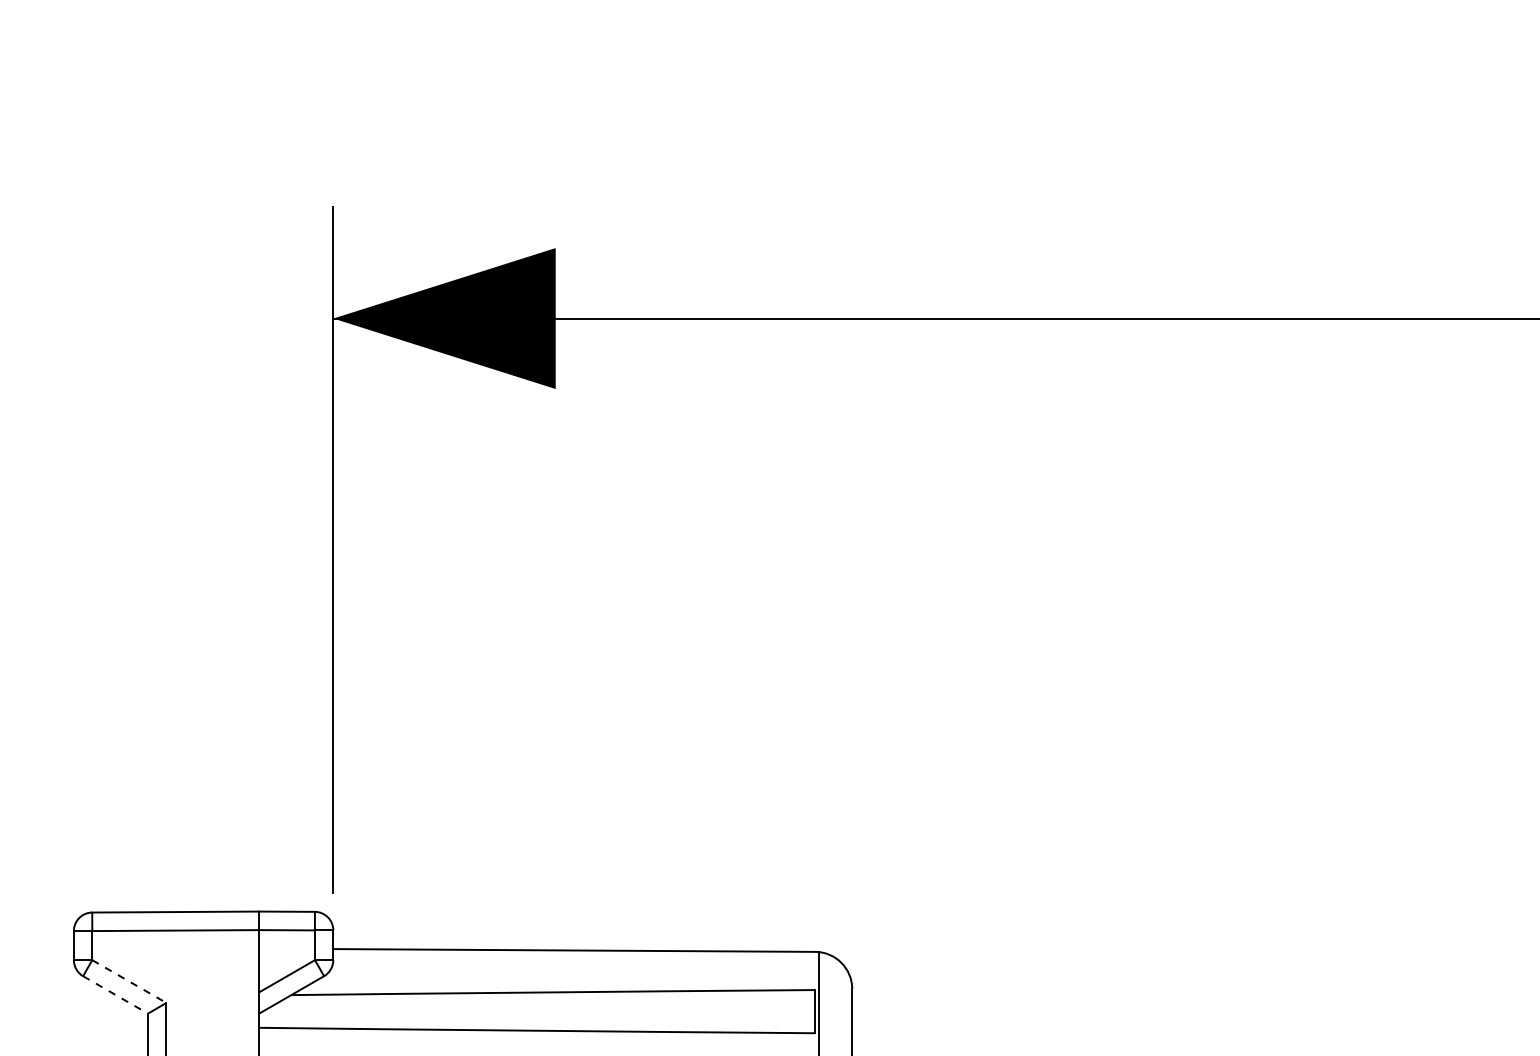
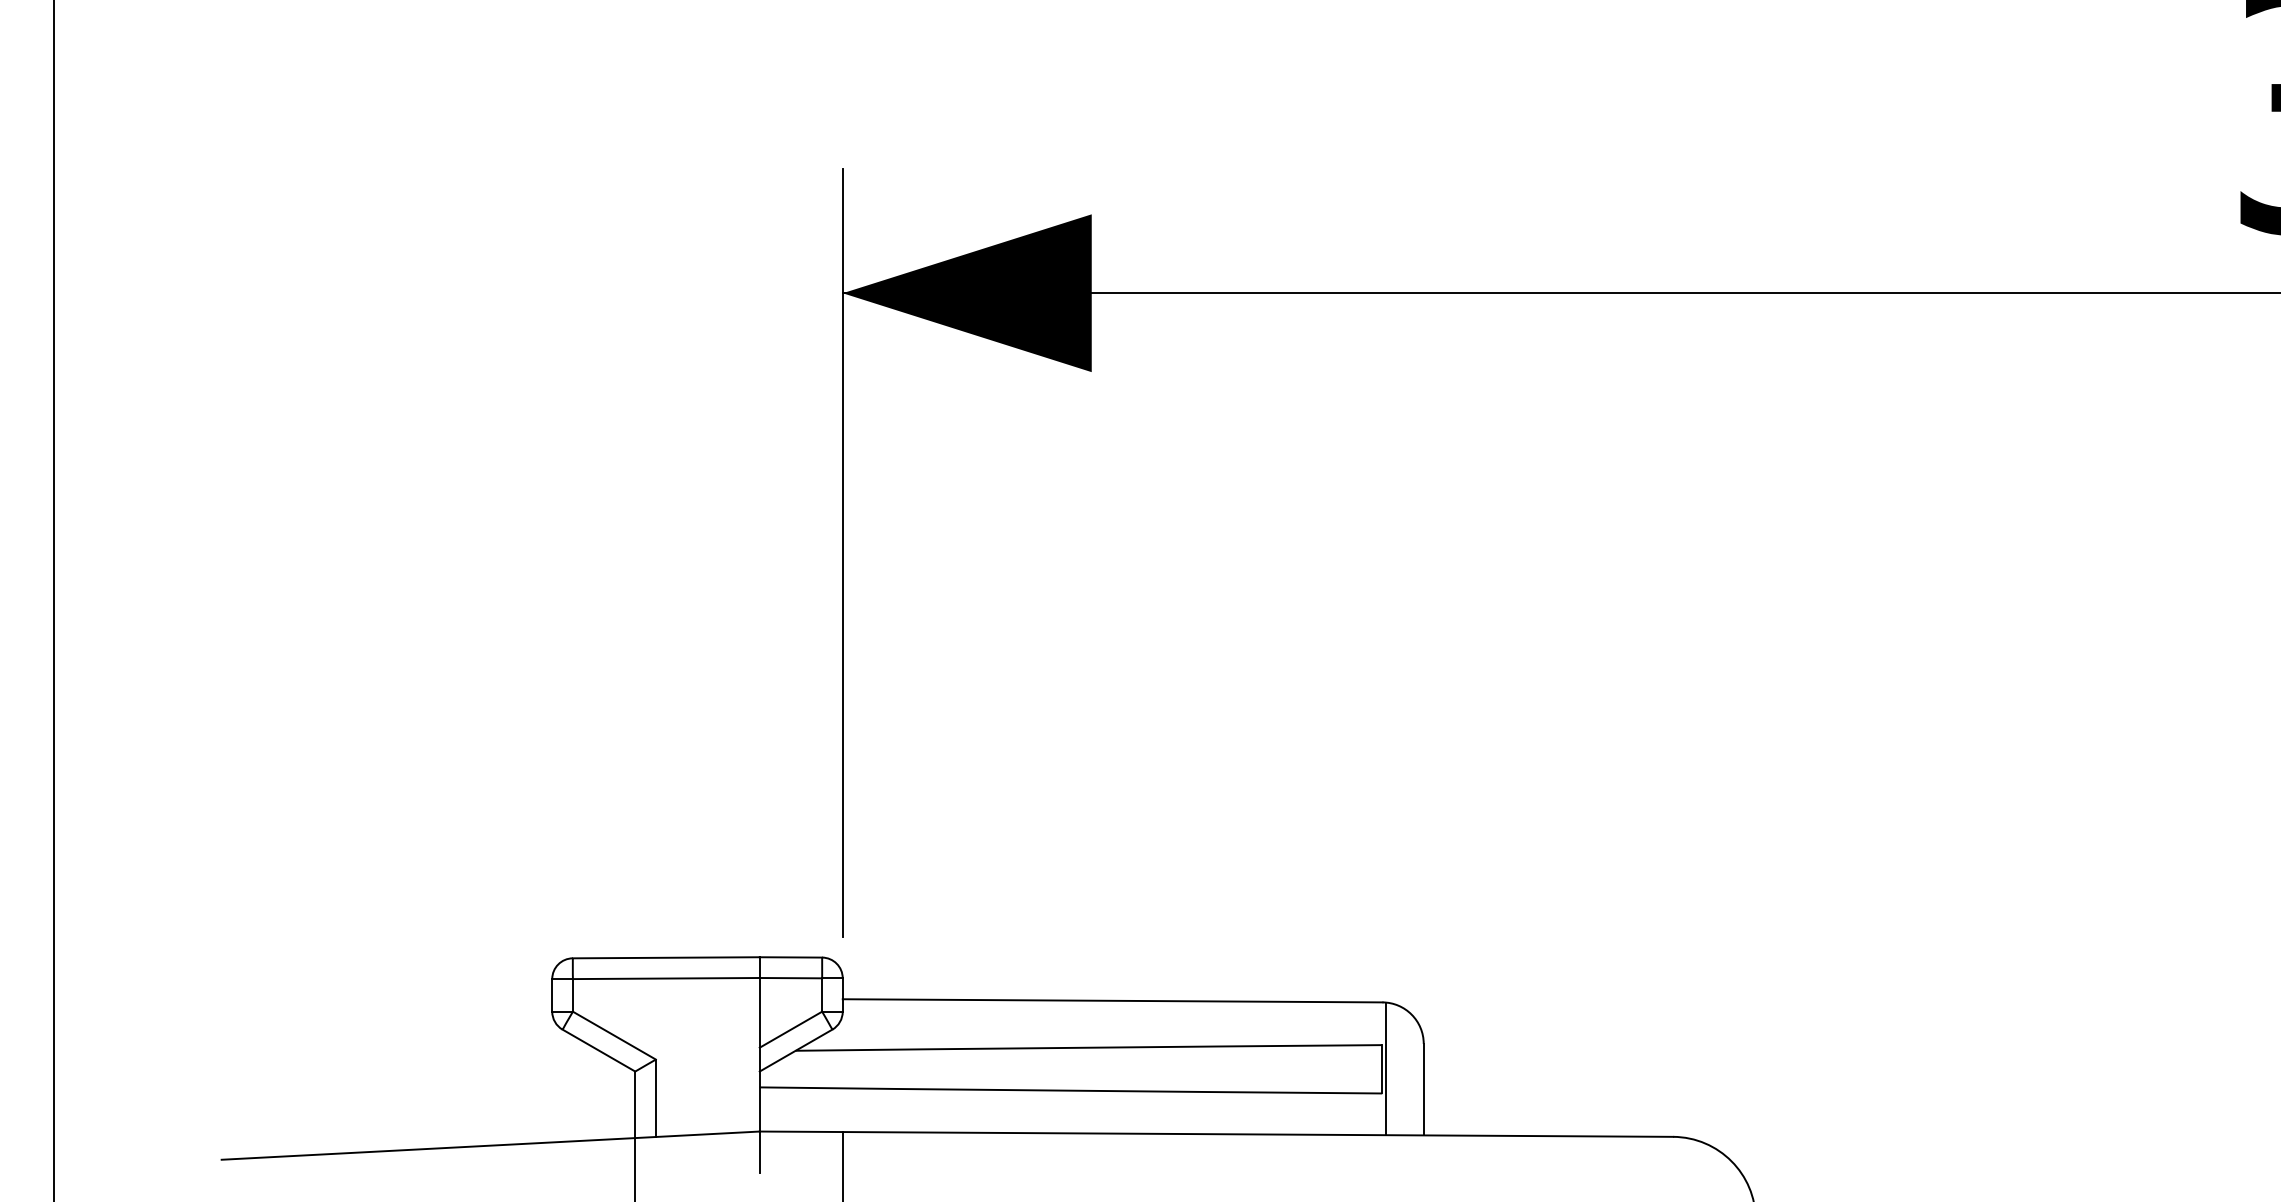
line: (129, 981) -> (614, 1035), dashed -> solid
line: (115, 994) -> (598, 1050), dashed -> solid

